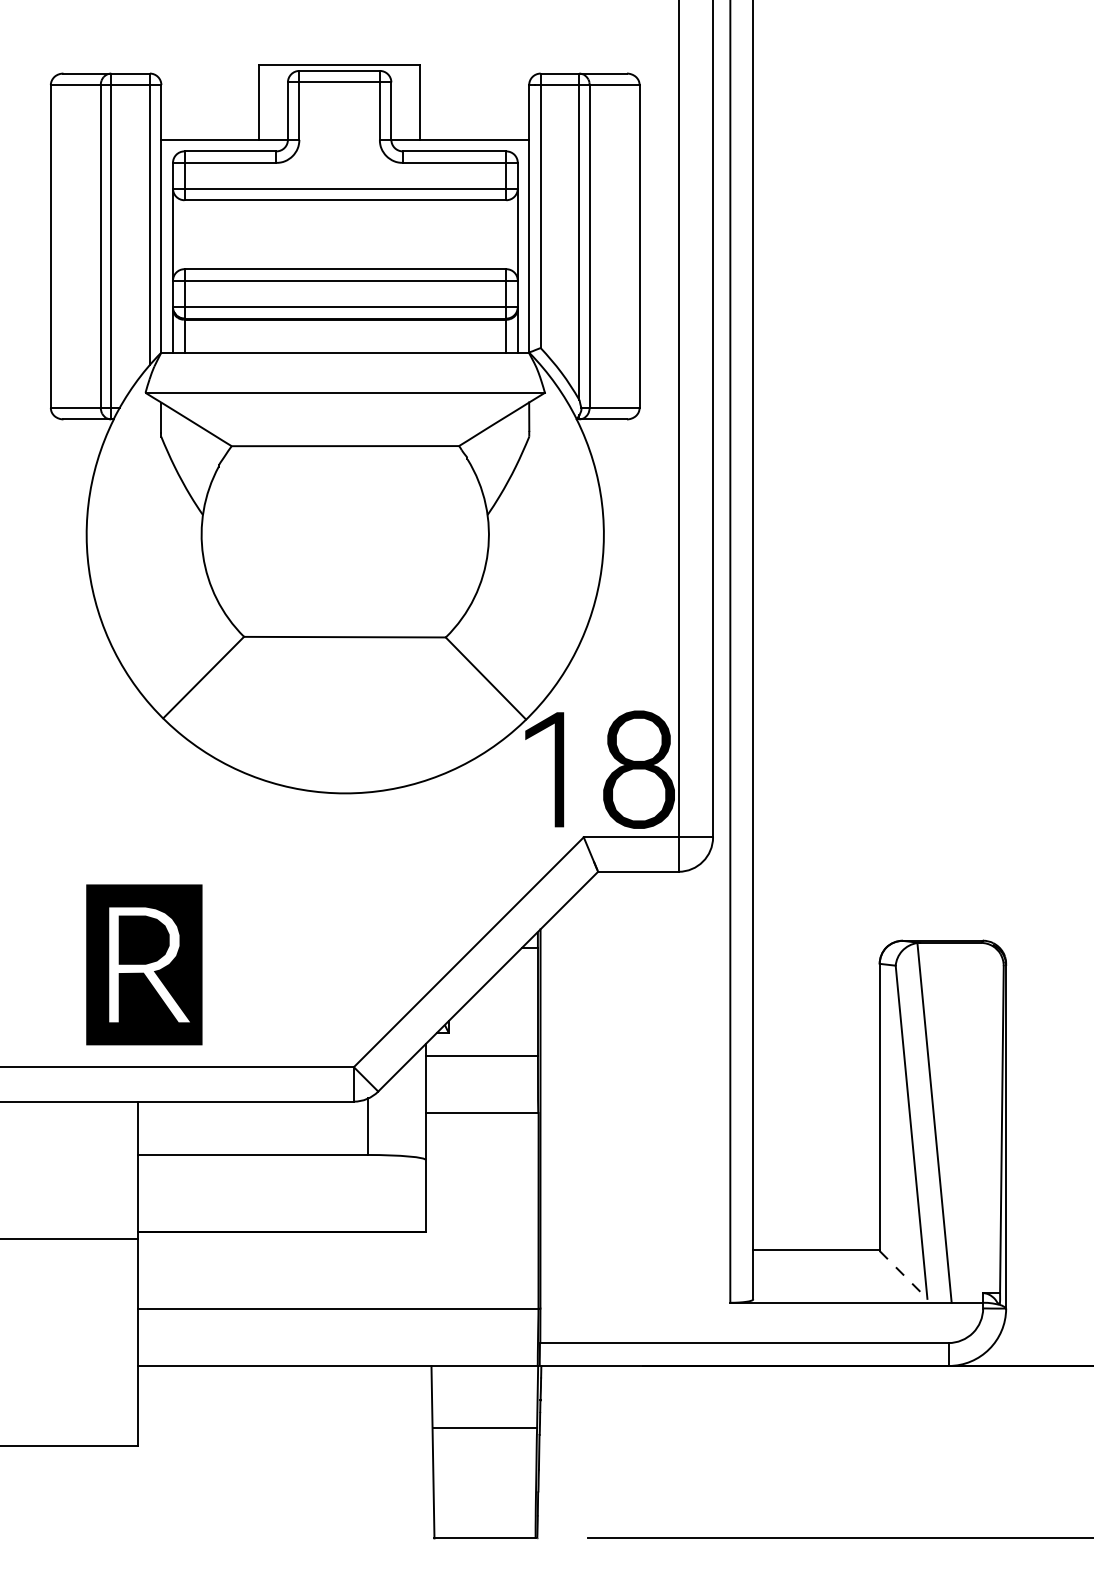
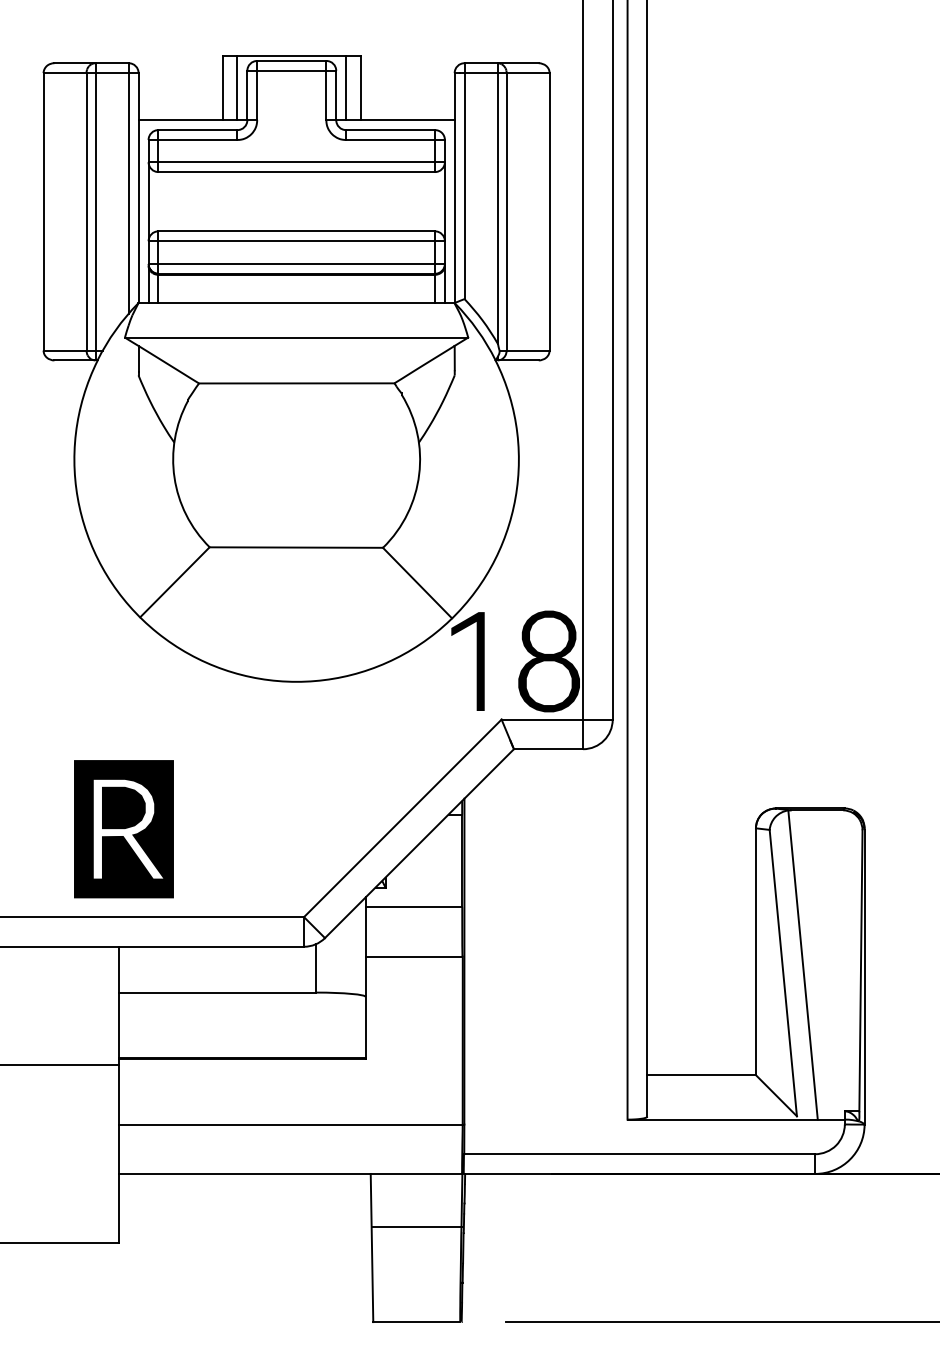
line: (276, 102) -> (237, 88), added
line: (403, 102) -> (346, 88), added
line: (903, 1275) -> (776, 1096), dashed -> solid

